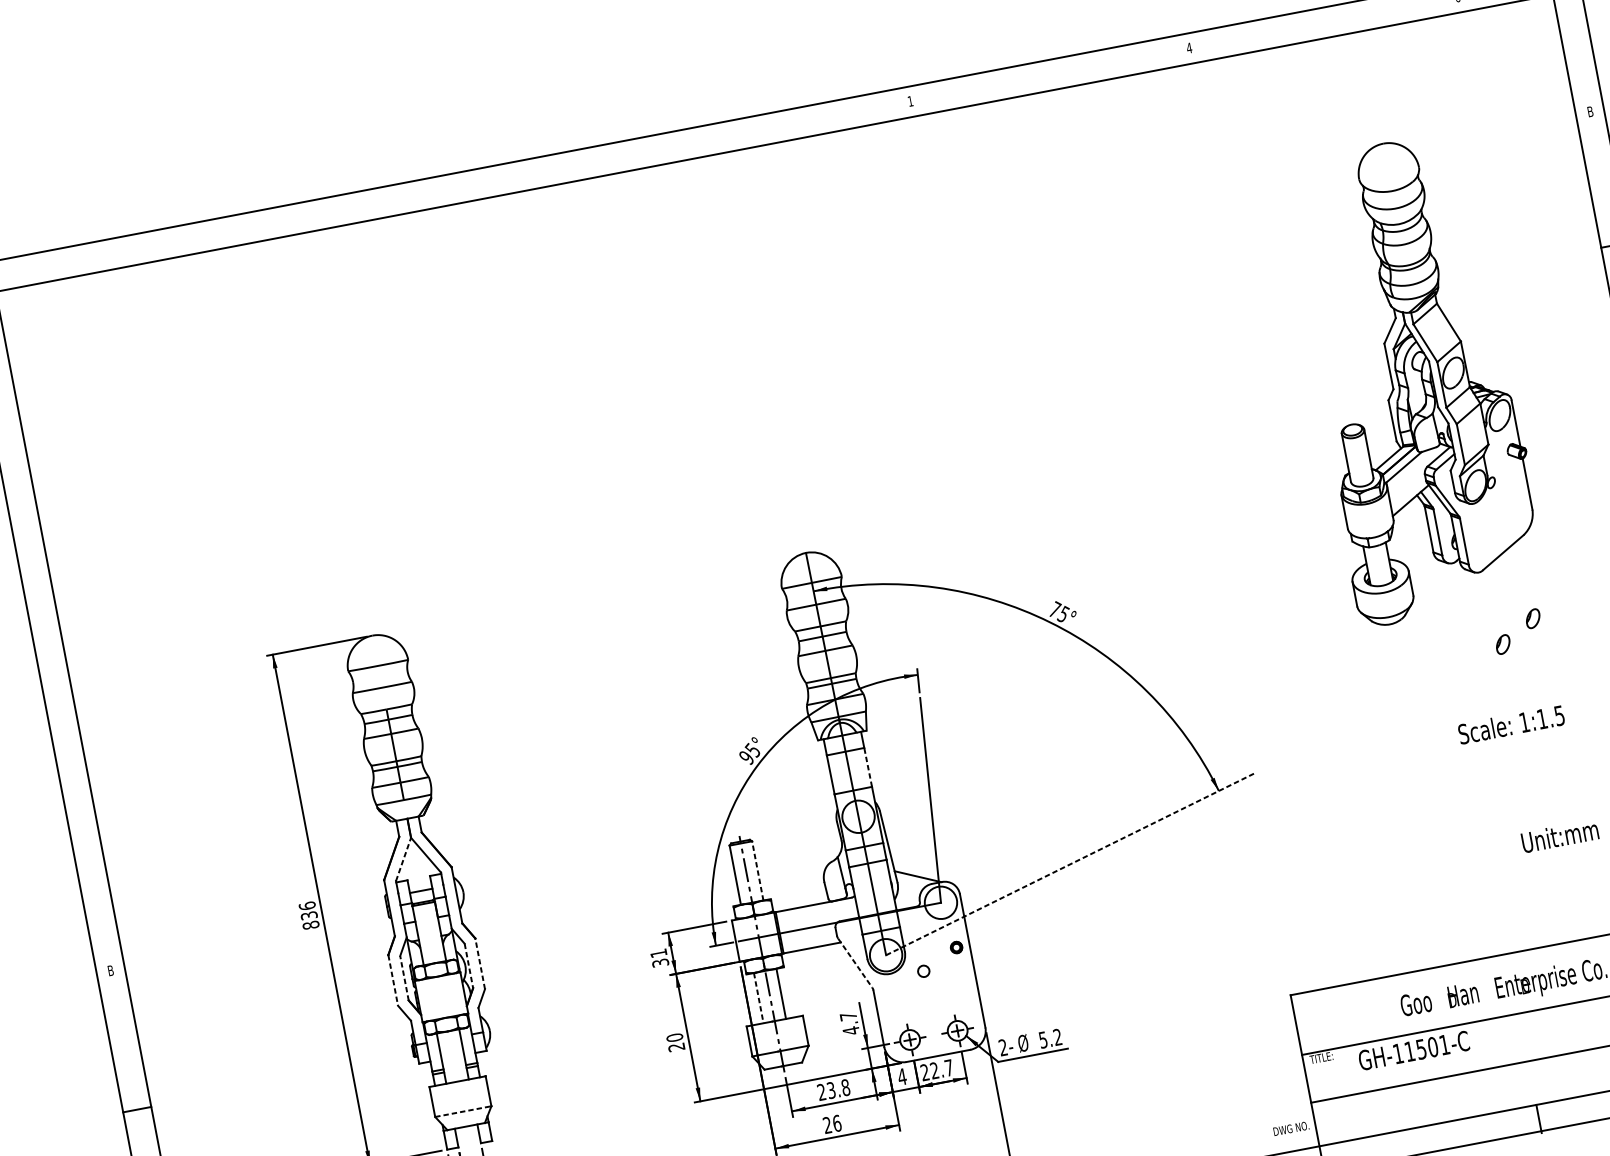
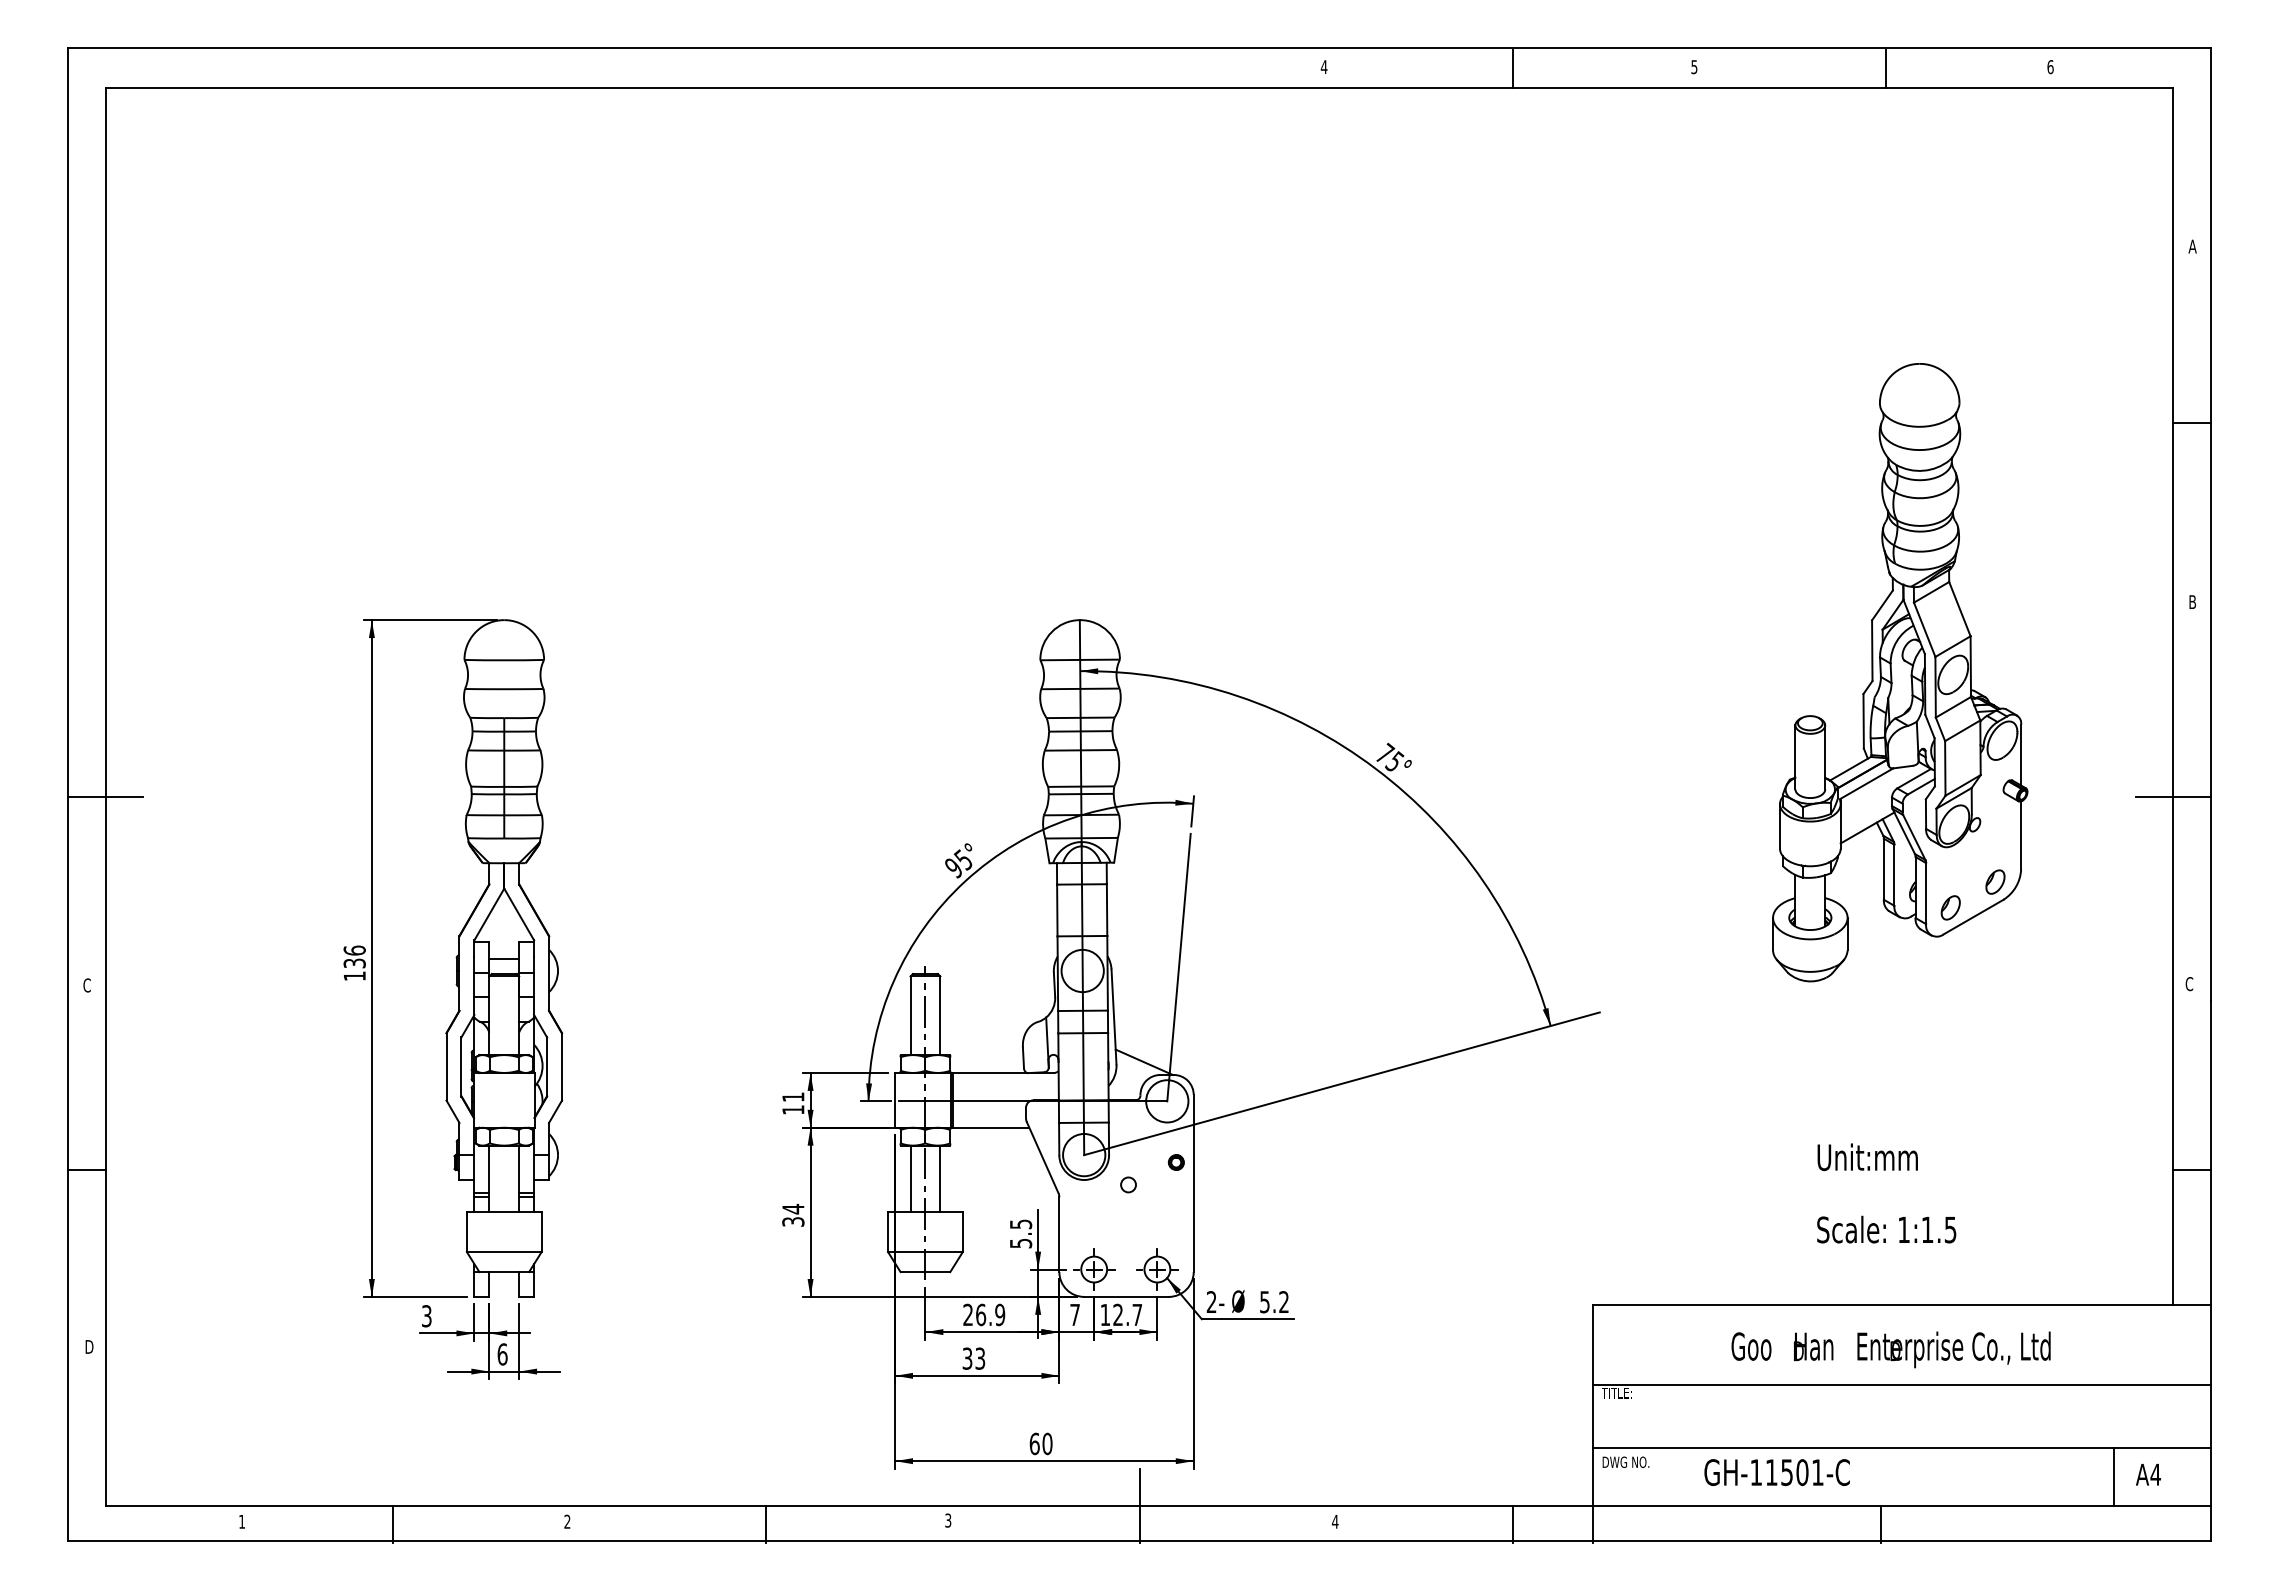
line: (1333, 21) -> (1885, 68), added
text: (1189, 48) -> (1694, 67), 4 -> 5
line: (1052, 75) -> (1512, 68), added
text: (909, 100) -> (1323, 66), 1 -> 4
text: (1590, 111) -> (2192, 246), B -> A
part: (1413, 378) -> (1900, 672), moved
text: (1511, 724) -> (1886, 1229), moved
line: (868, 767) -> (1107, 910), dashed -> solid
line: (97, 825) -> (105, 796), added
text: (1559, 836) -> (1867, 1157), moved
line: (403, 859) -> (489, 914), dashed -> solid
line: (1070, 864) -> (1342, 1083), dashed -> solid
line: (757, 870) -> (940, 1015), dashed -> solid
text: (310, 925) -> (354, 976), 836 -> 136
text: (660, 962) -> (793, 1109), 31 -> 11
line: (855, 963) -> (1042, 1157), dashed -> solid
line: (479, 964) -> (561, 1067), dashed -> solid
line: (469, 966) -> (547, 1067), dashed -> solid
text: (110, 970) -> (86, 985), B -> C
line: (404, 978) -> (461, 1067), dashed -> solid
line: (393, 980) -> (446, 1067), dashed -> solid
line: (758, 998) -> (910, 1179), dashed -> solid
text: (850, 1023) -> (1021, 1233), 4.7 -> 5.5
text: (675, 1041) -> (793, 1214), 20 -> 34
text: (1413, 1050) -> (1776, 1472), moved
text: (924, 1072) -> (1104, 1314), 22.7 -> 12.7
text: (901, 1076) -> (1074, 1314), 4 -> 7
text: (838, 1088) -> (990, 1314), 23.8 -> 26.9
line: (463, 1111) -> (504, 1252), dashed -> solid
text: (831, 1124) -> (973, 1358), 26 -> 33
text: (1290, 1128) -> (1625, 1461), moved

